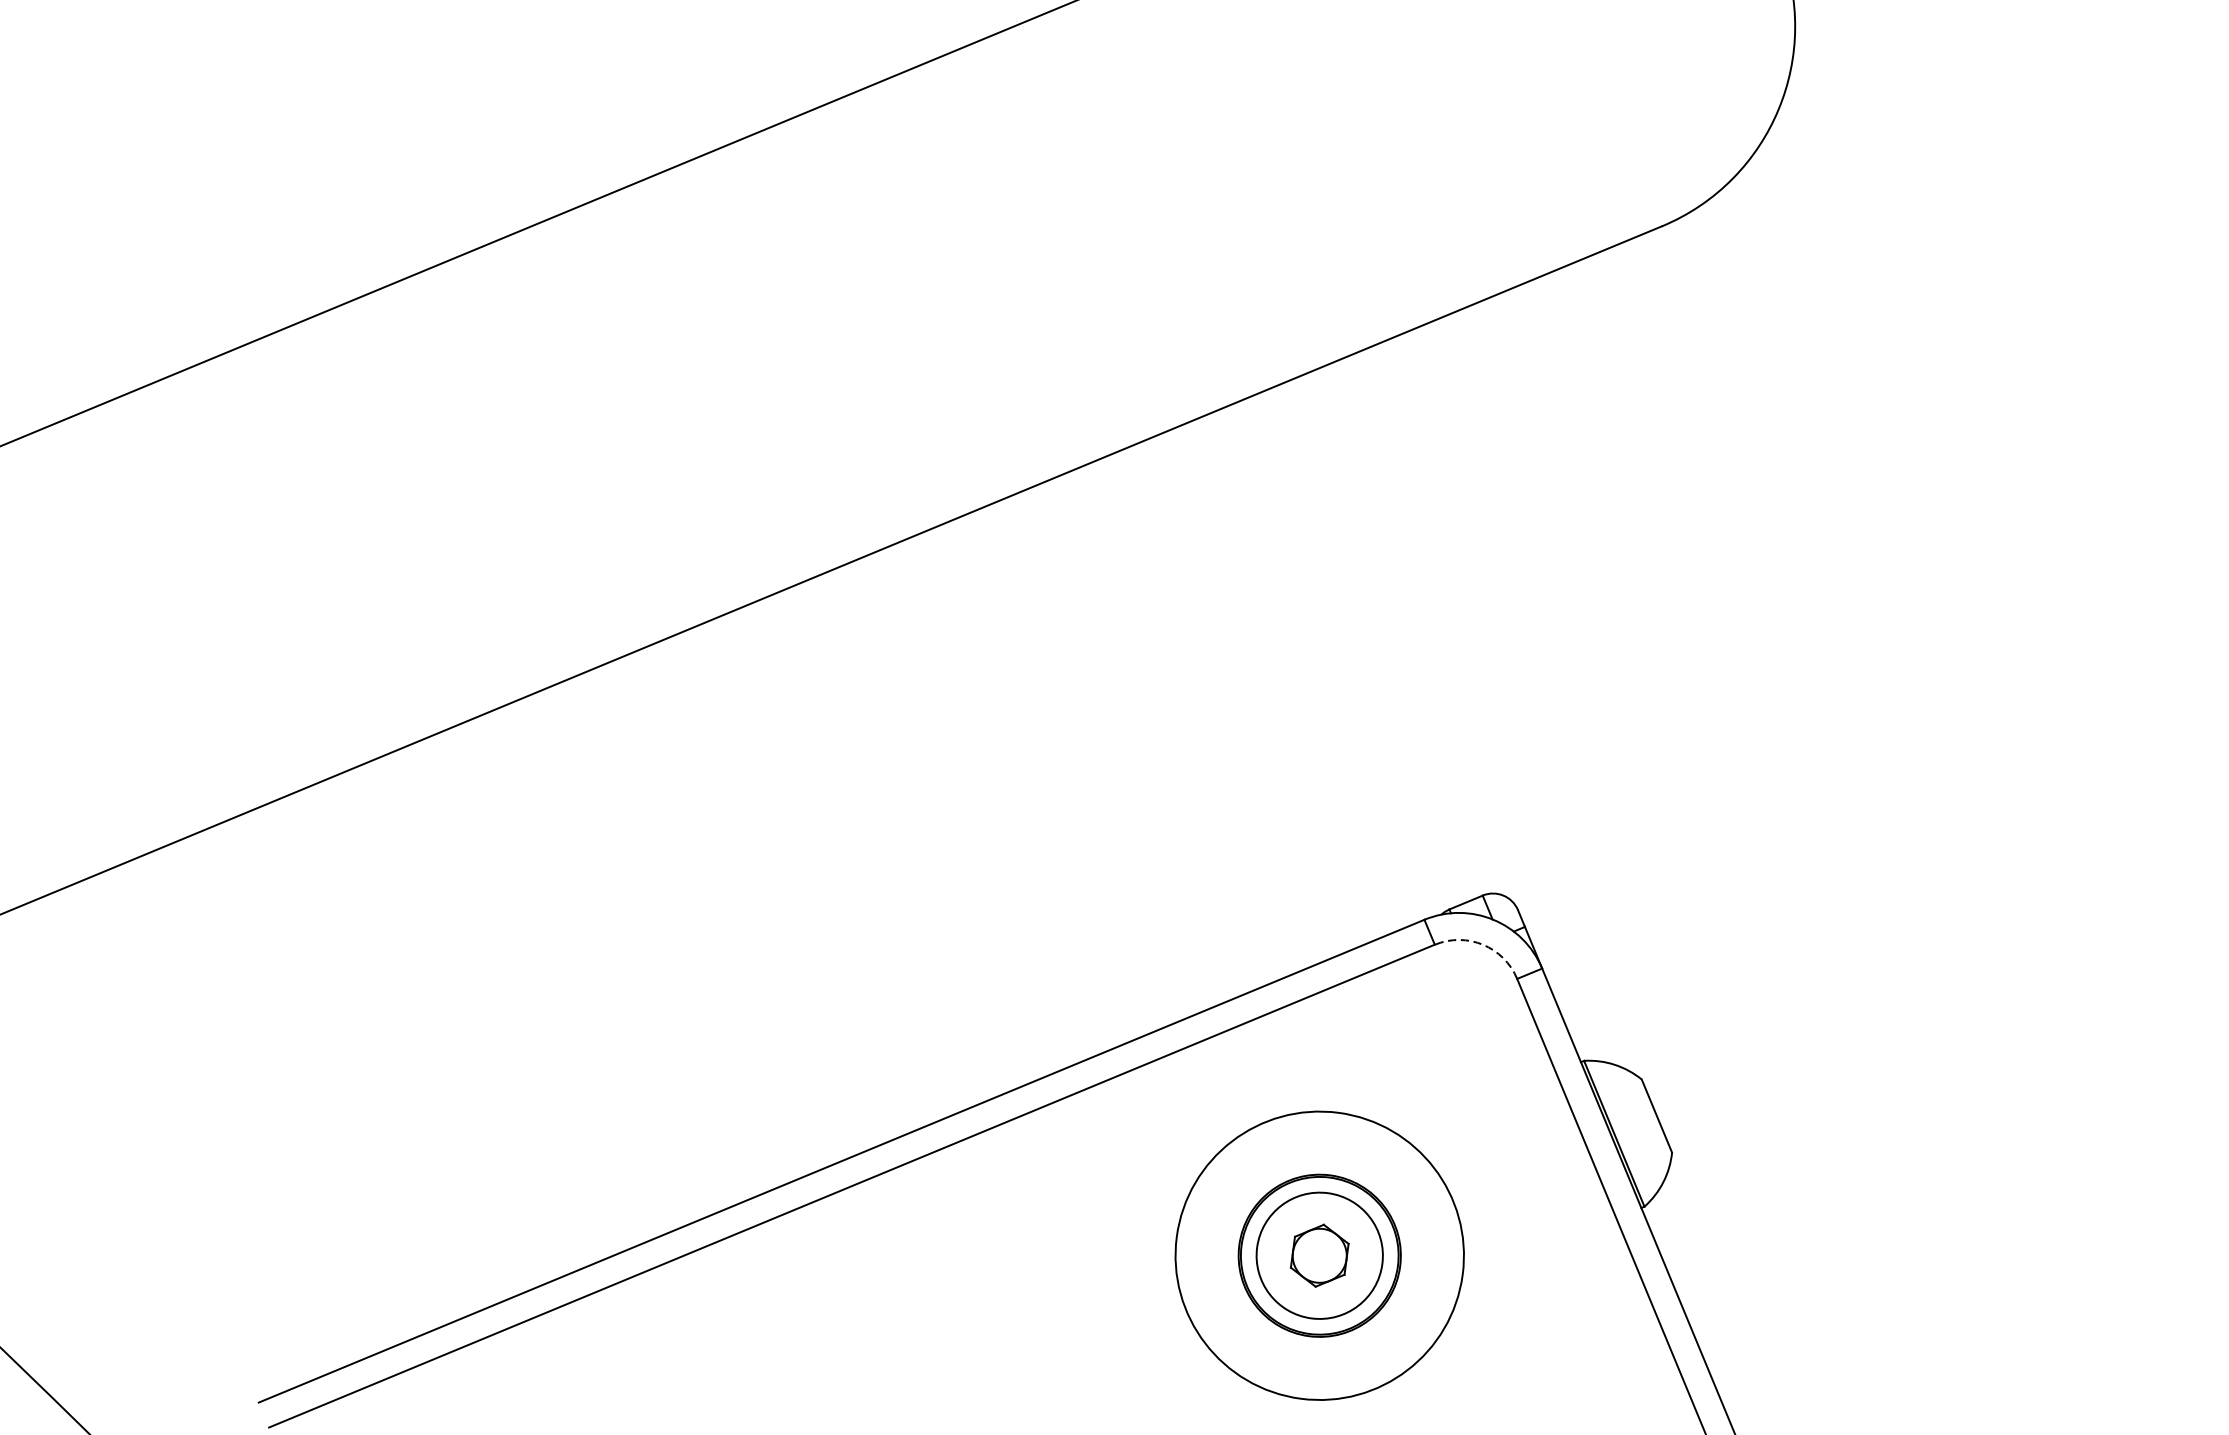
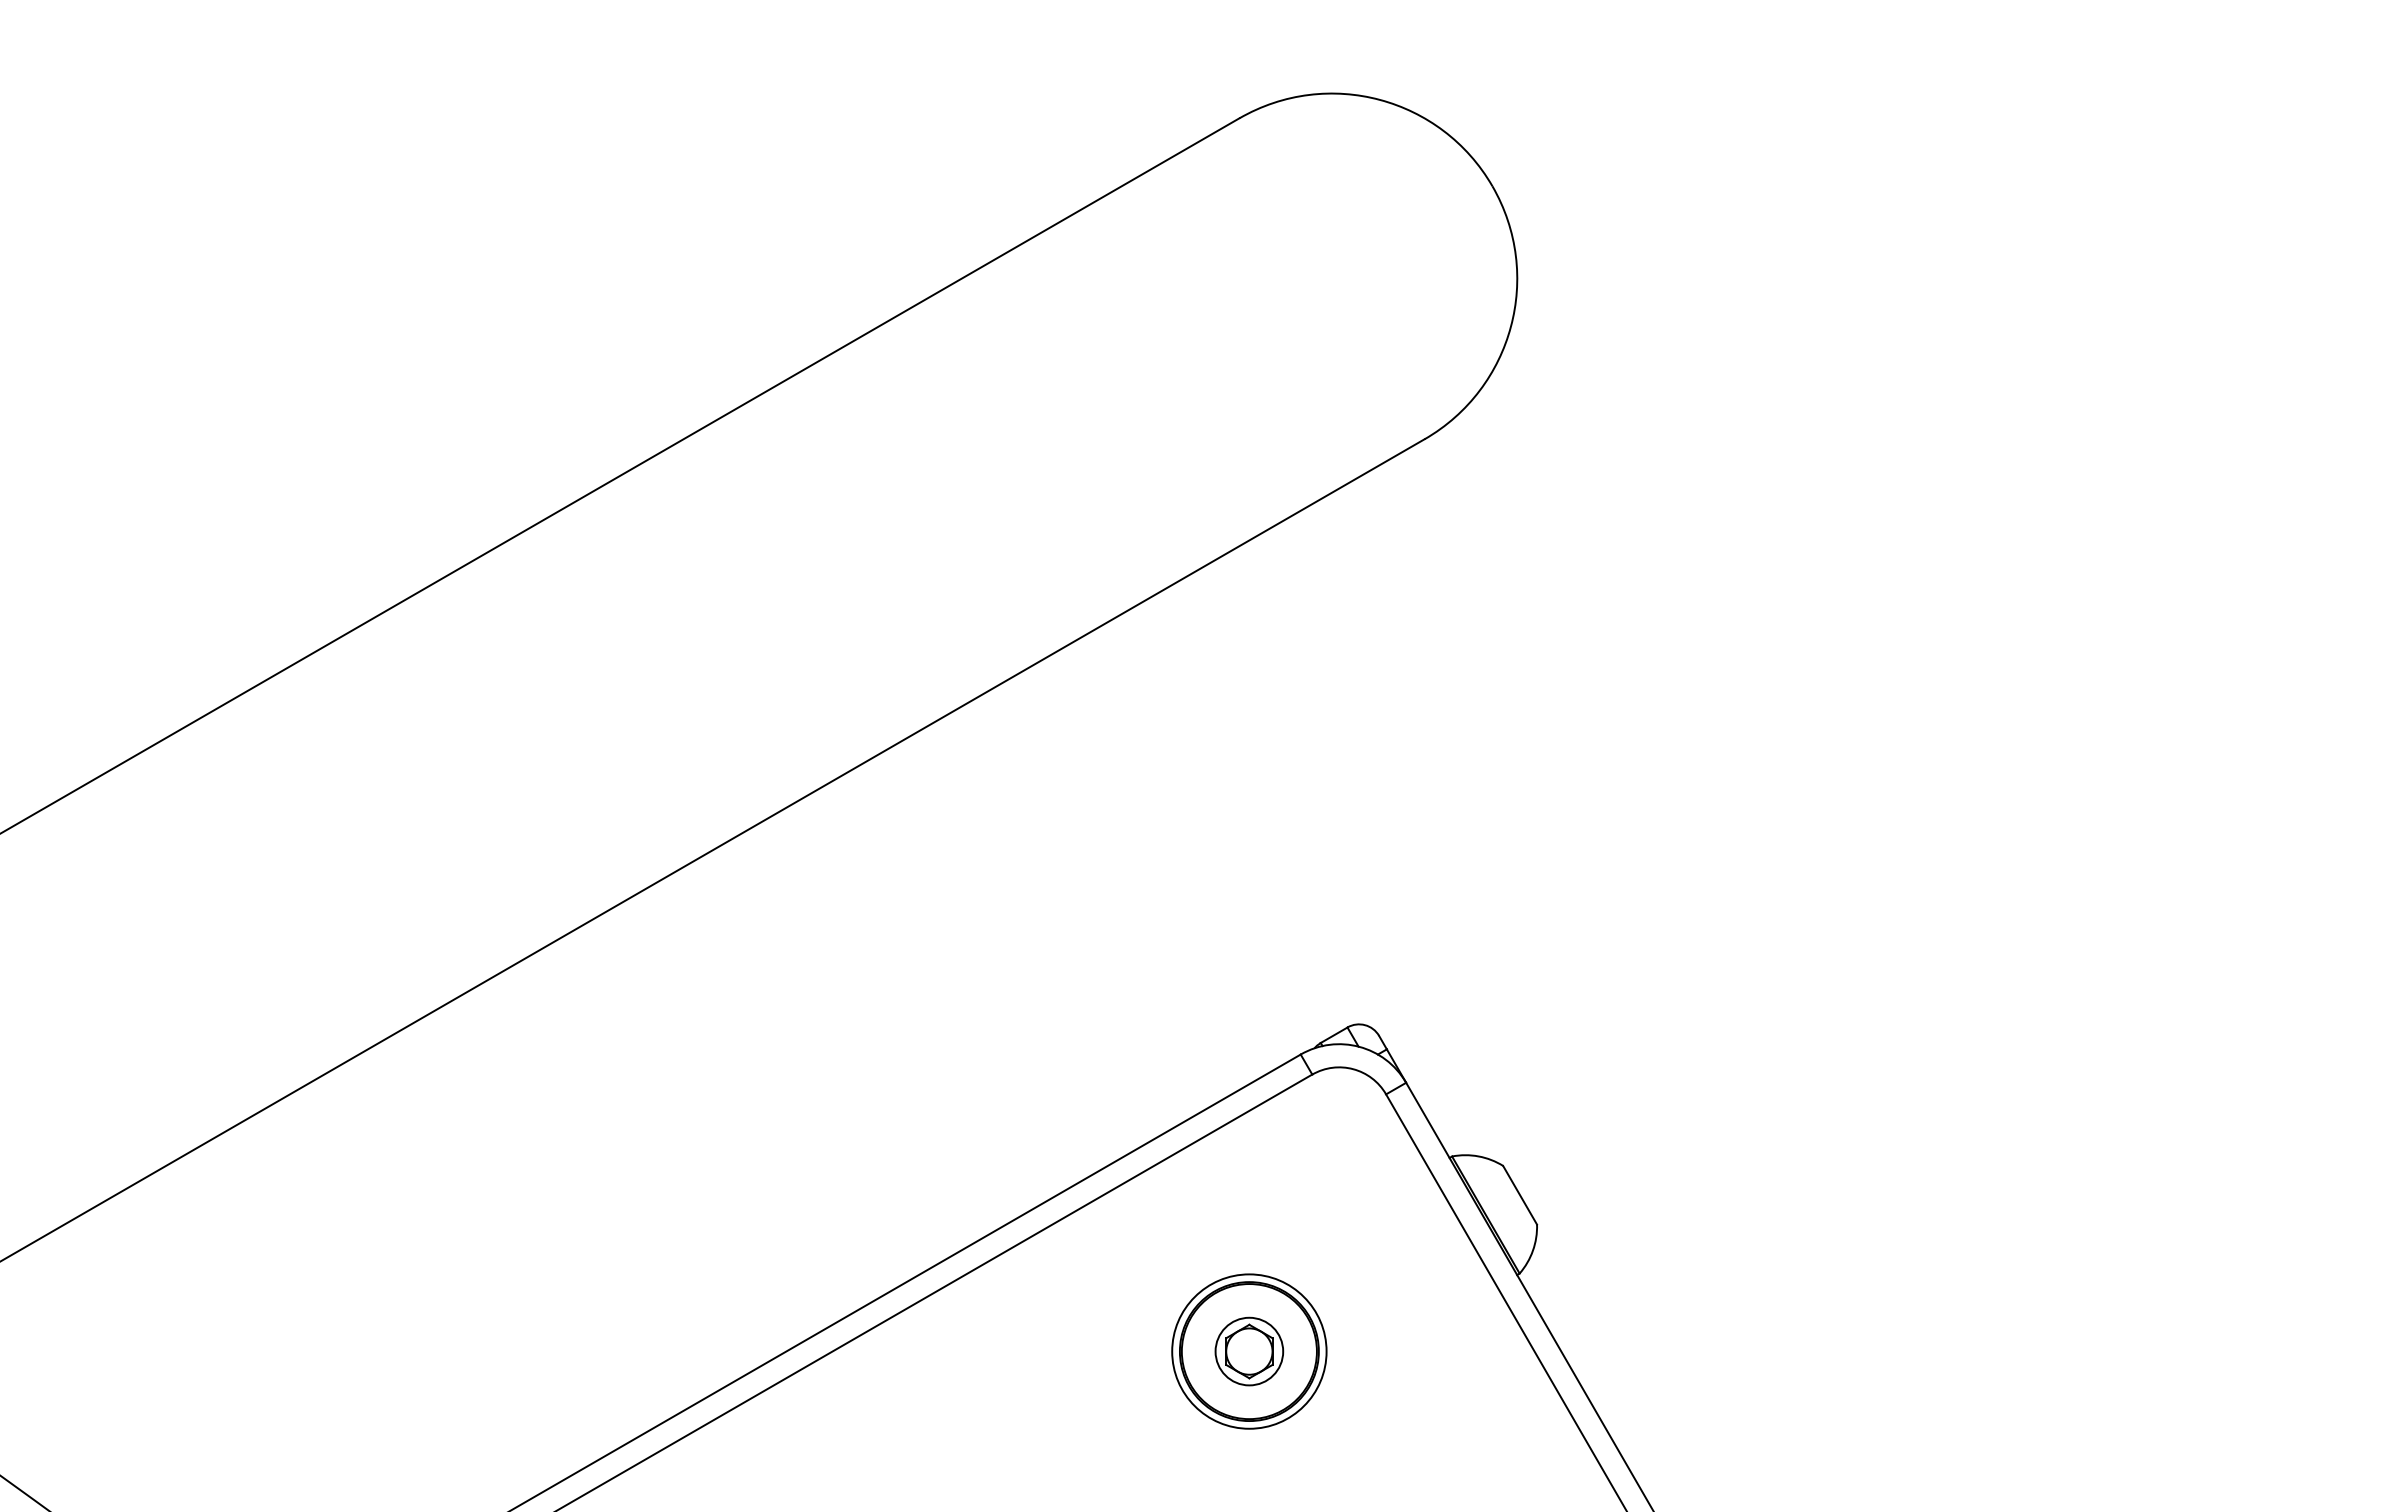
arc: (1483, 945) -> (1353, 1069), dashed -> solid
circle: (1319, 1255) -> (1249, 1351), size x0.62
circle: (1319, 1255) -> (1249, 1351), size x0.62

